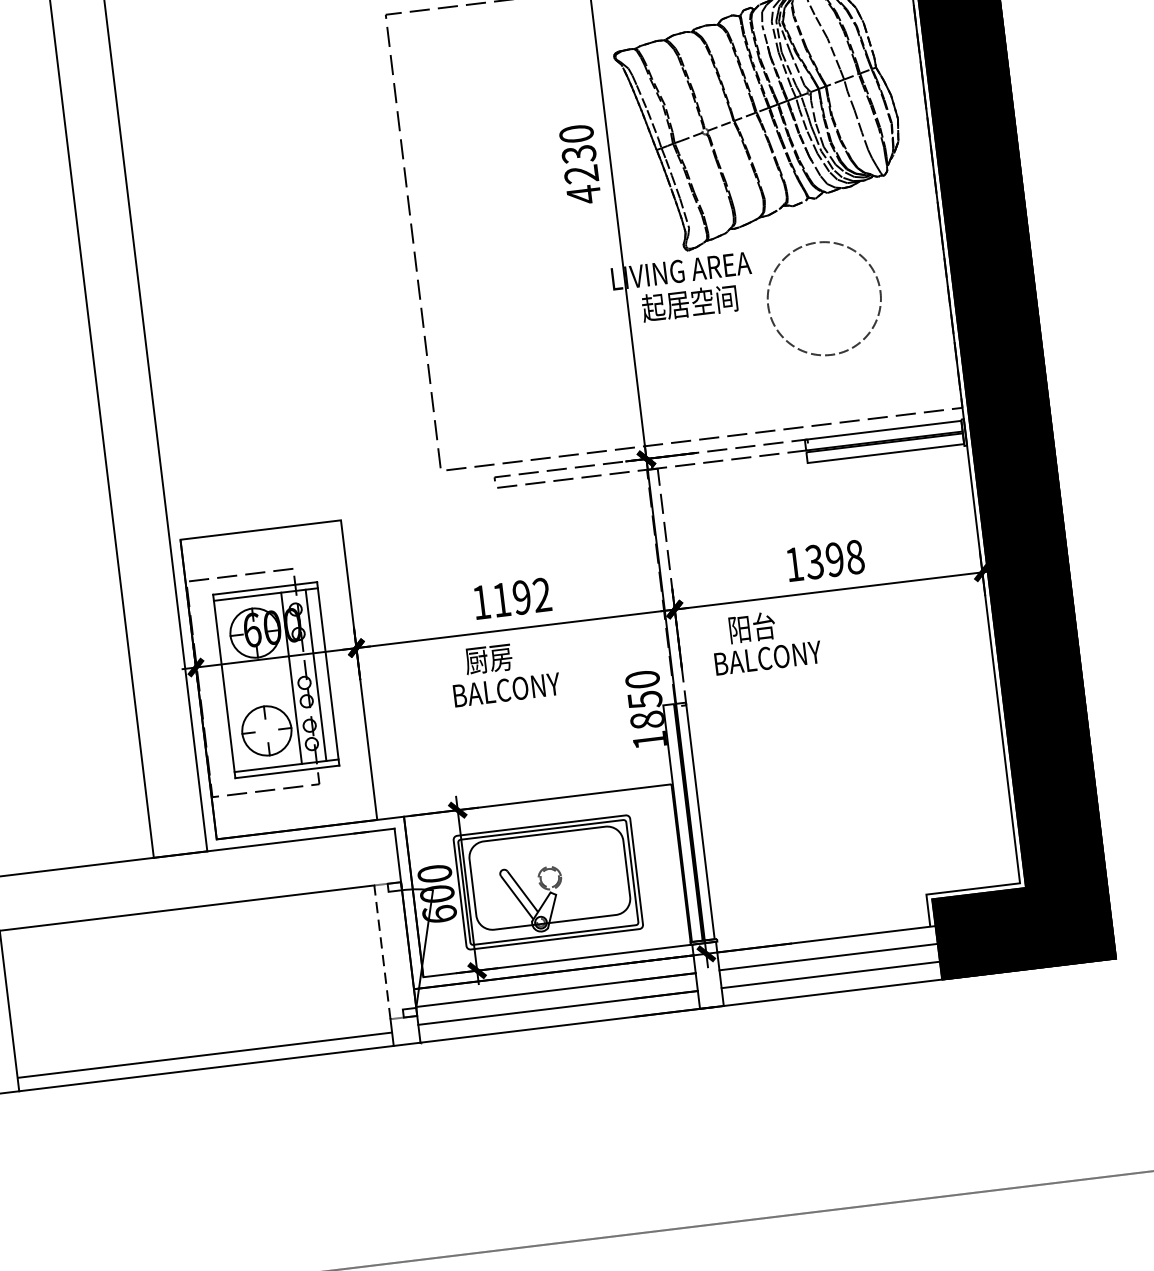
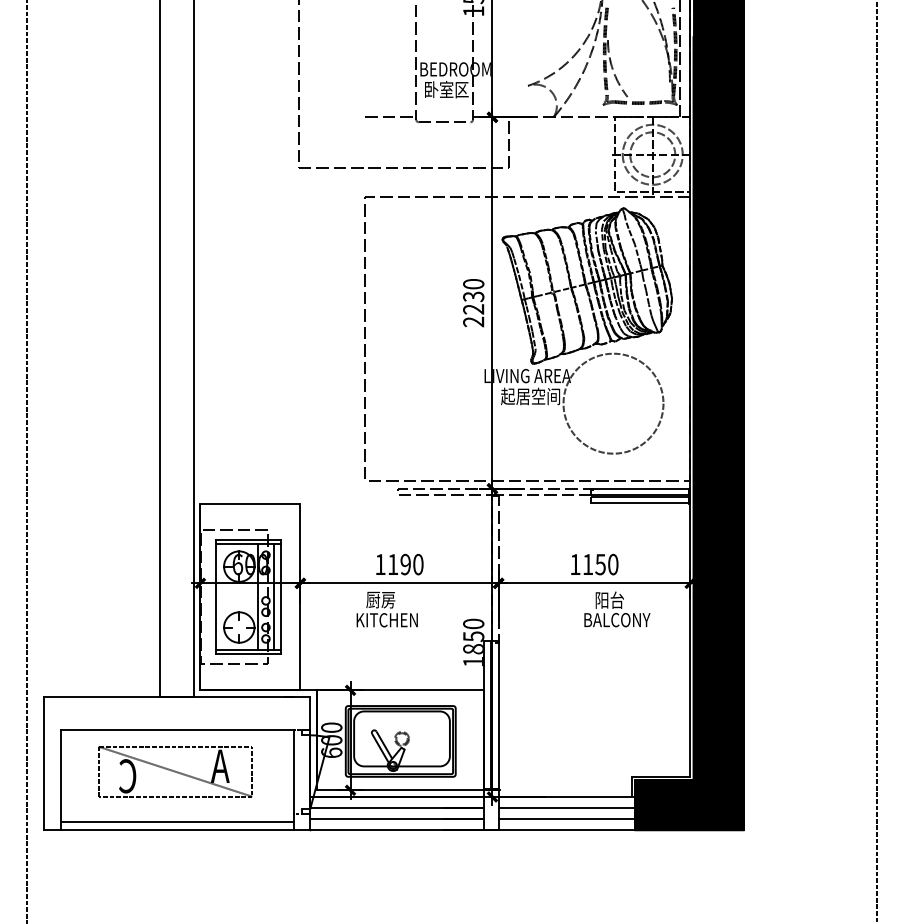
text: (583, 193) -> (473, 321), 4230 -> 2230
circle: (824, 298) -> (613, 403), size x1.43
text: (834, 559) -> (600, 564), 1398 -> 1150
text: (542, 594) -> (418, 564), 1192 -> 1190
text: (766, 641) -> (617, 609), moved
text: (508, 690) -> (390, 620), BALCONY -> KITCHEN
line: (381, 951) -> (293, 771), dashed -> solid
part: (192, 974) -> (175, 771), added

